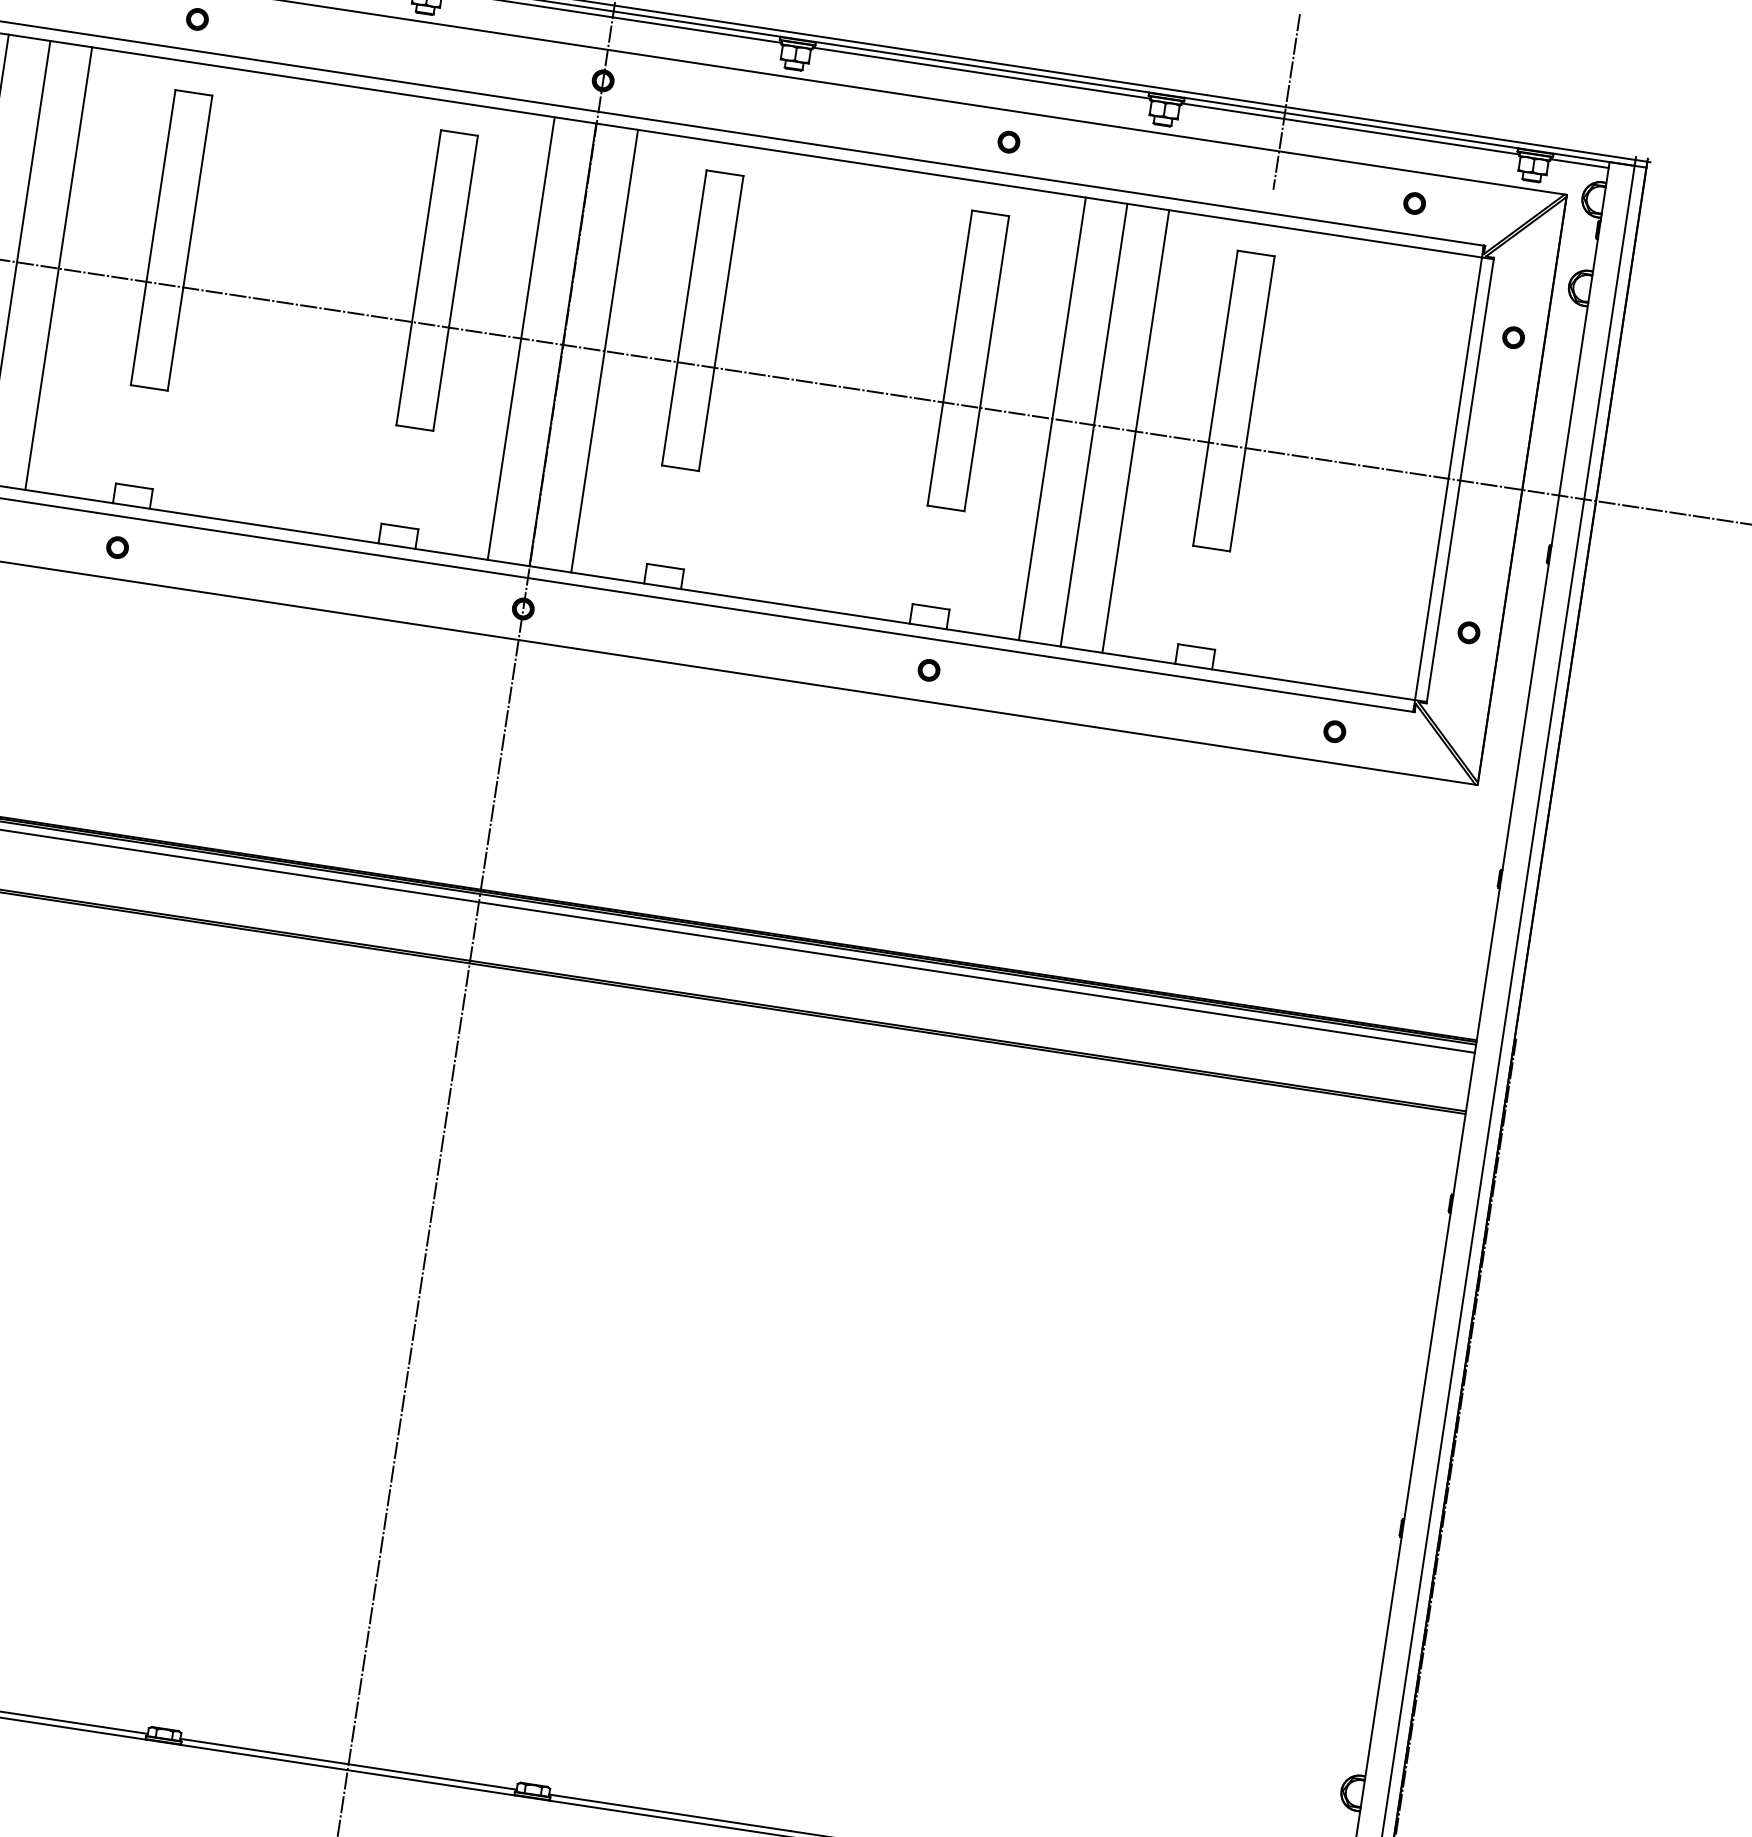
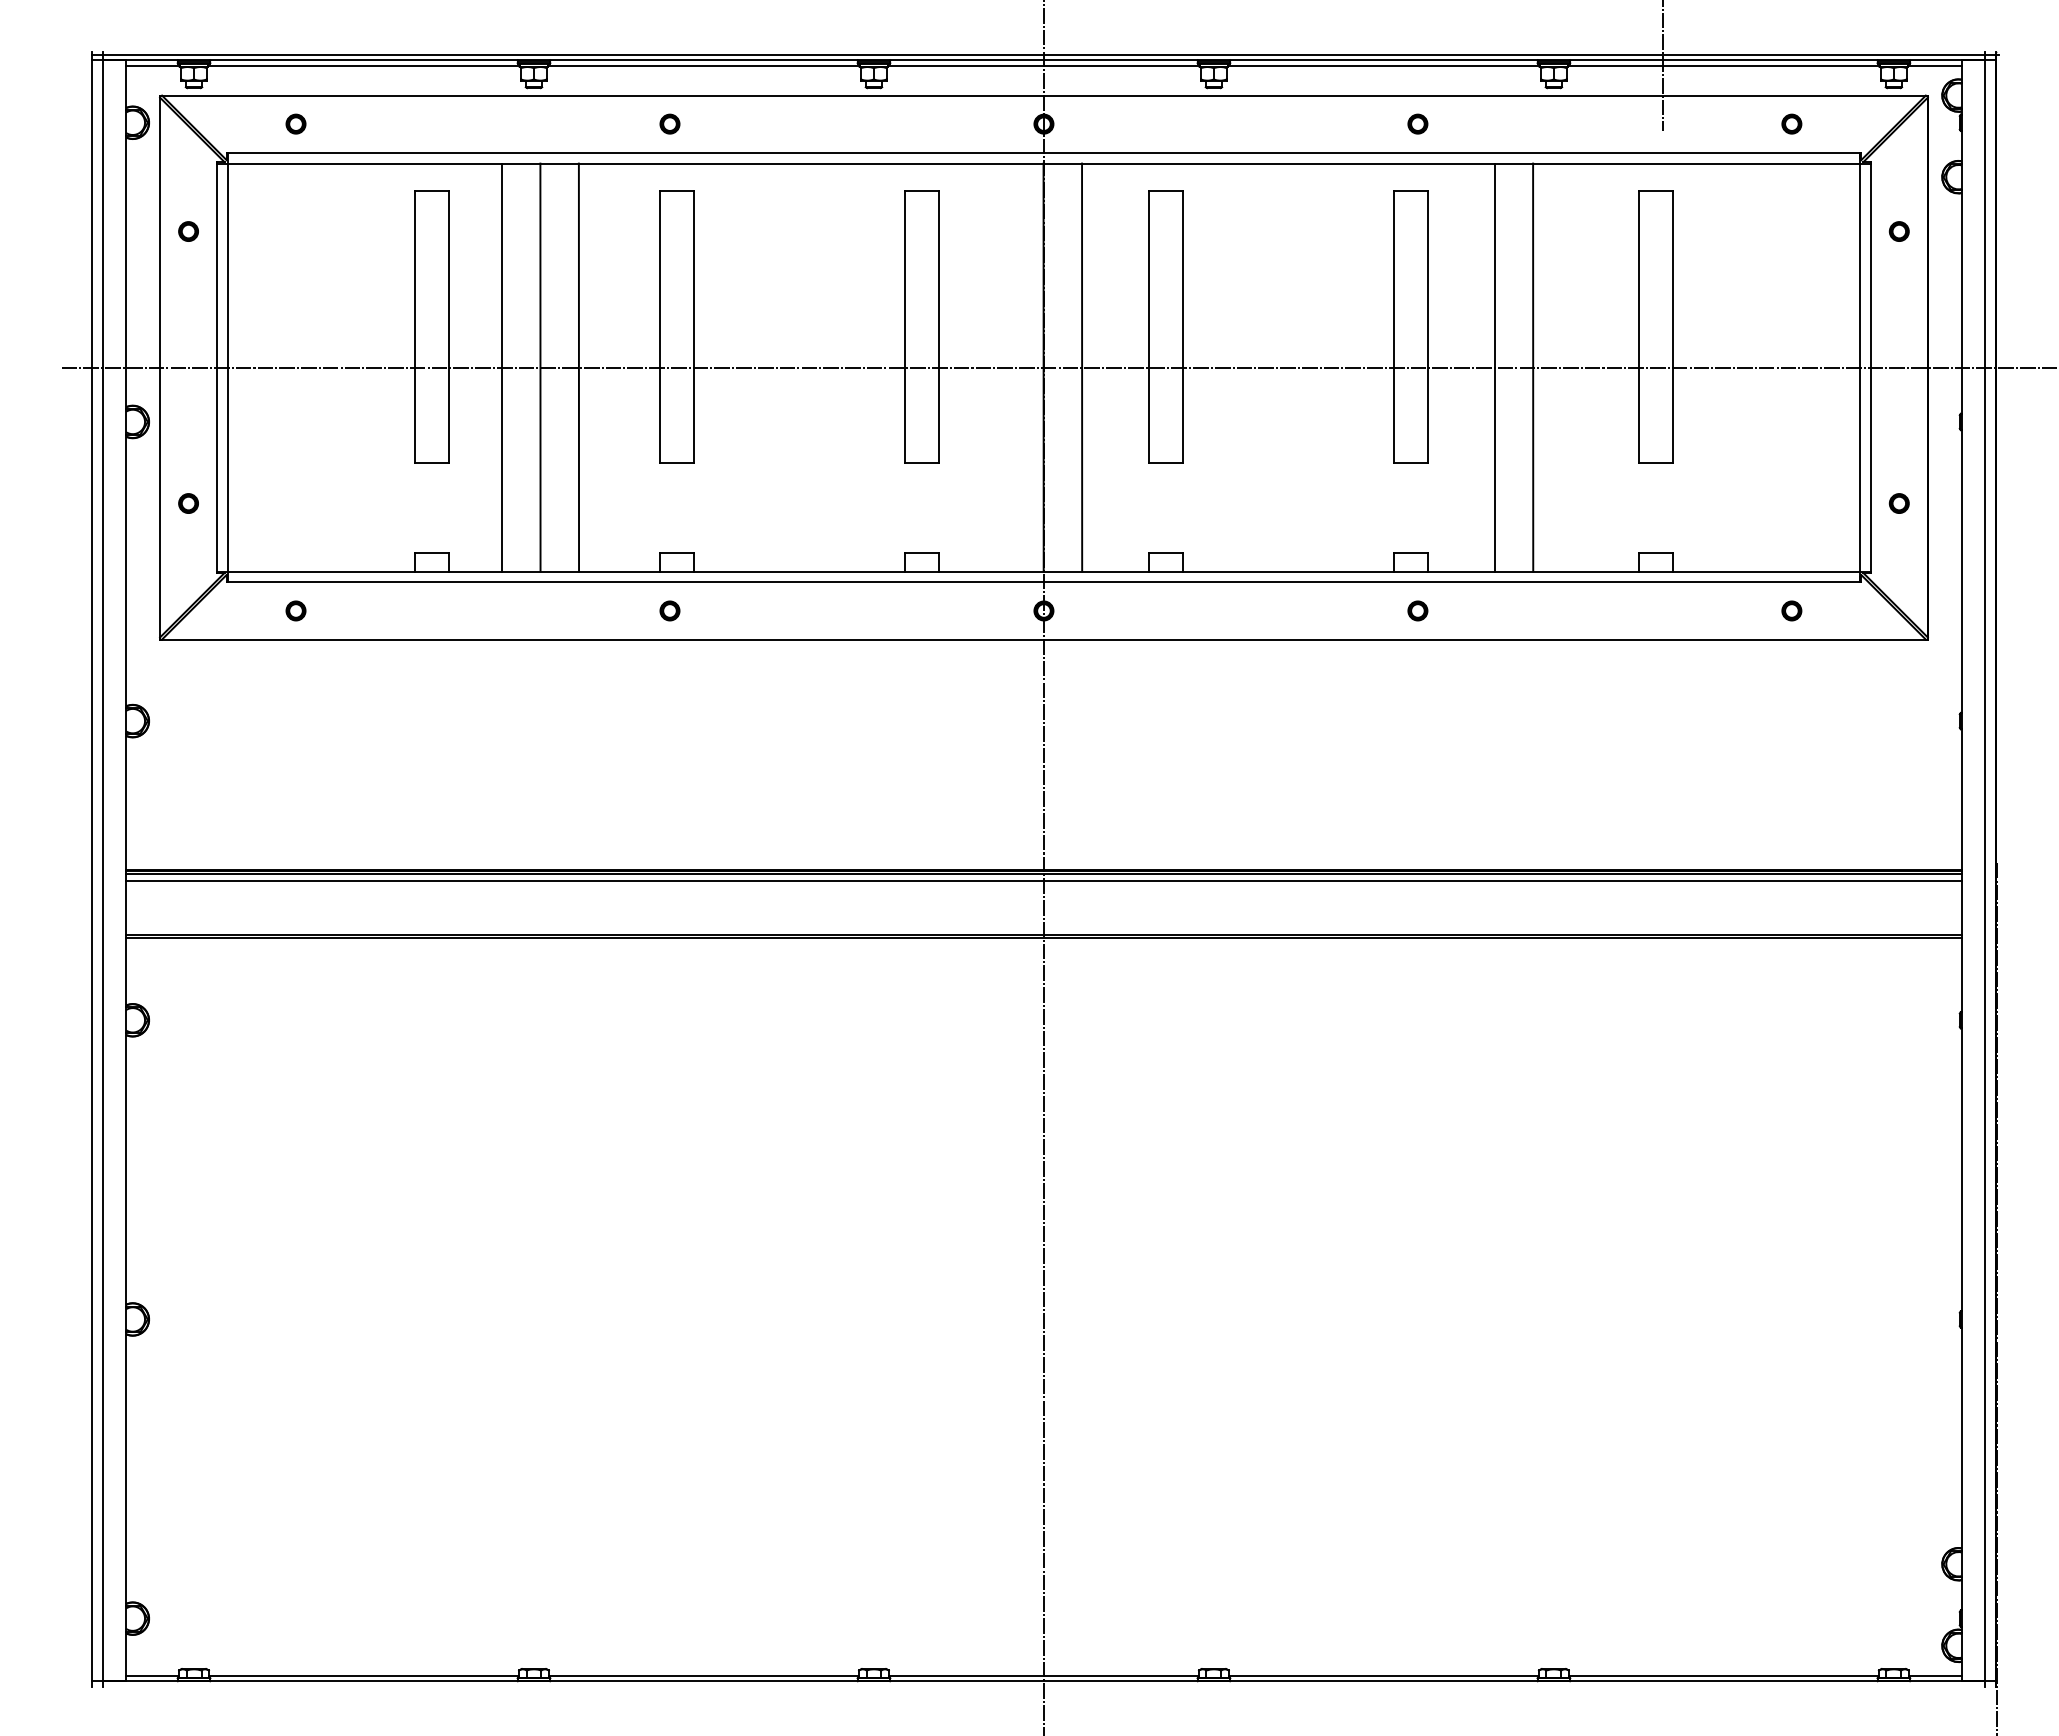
line: (521, 338) -> (1005, 367), removed
line: (1135, 431) -> (1571, 367), removed

